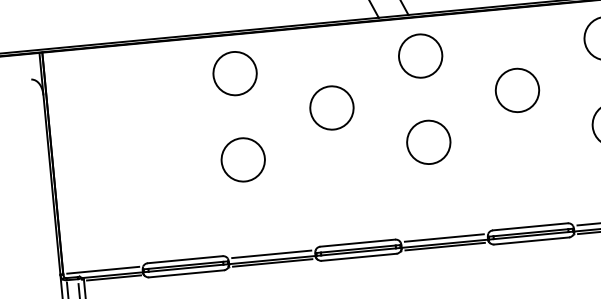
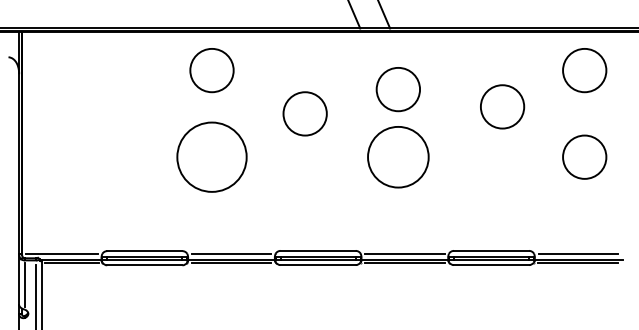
circle: (419, 56) -> (397, 89), moved
circle: (517, 90) -> (502, 106), moved
circle: (428, 141) -> (398, 156), size x1.4
circle: (242, 159) -> (211, 156), size x1.6

